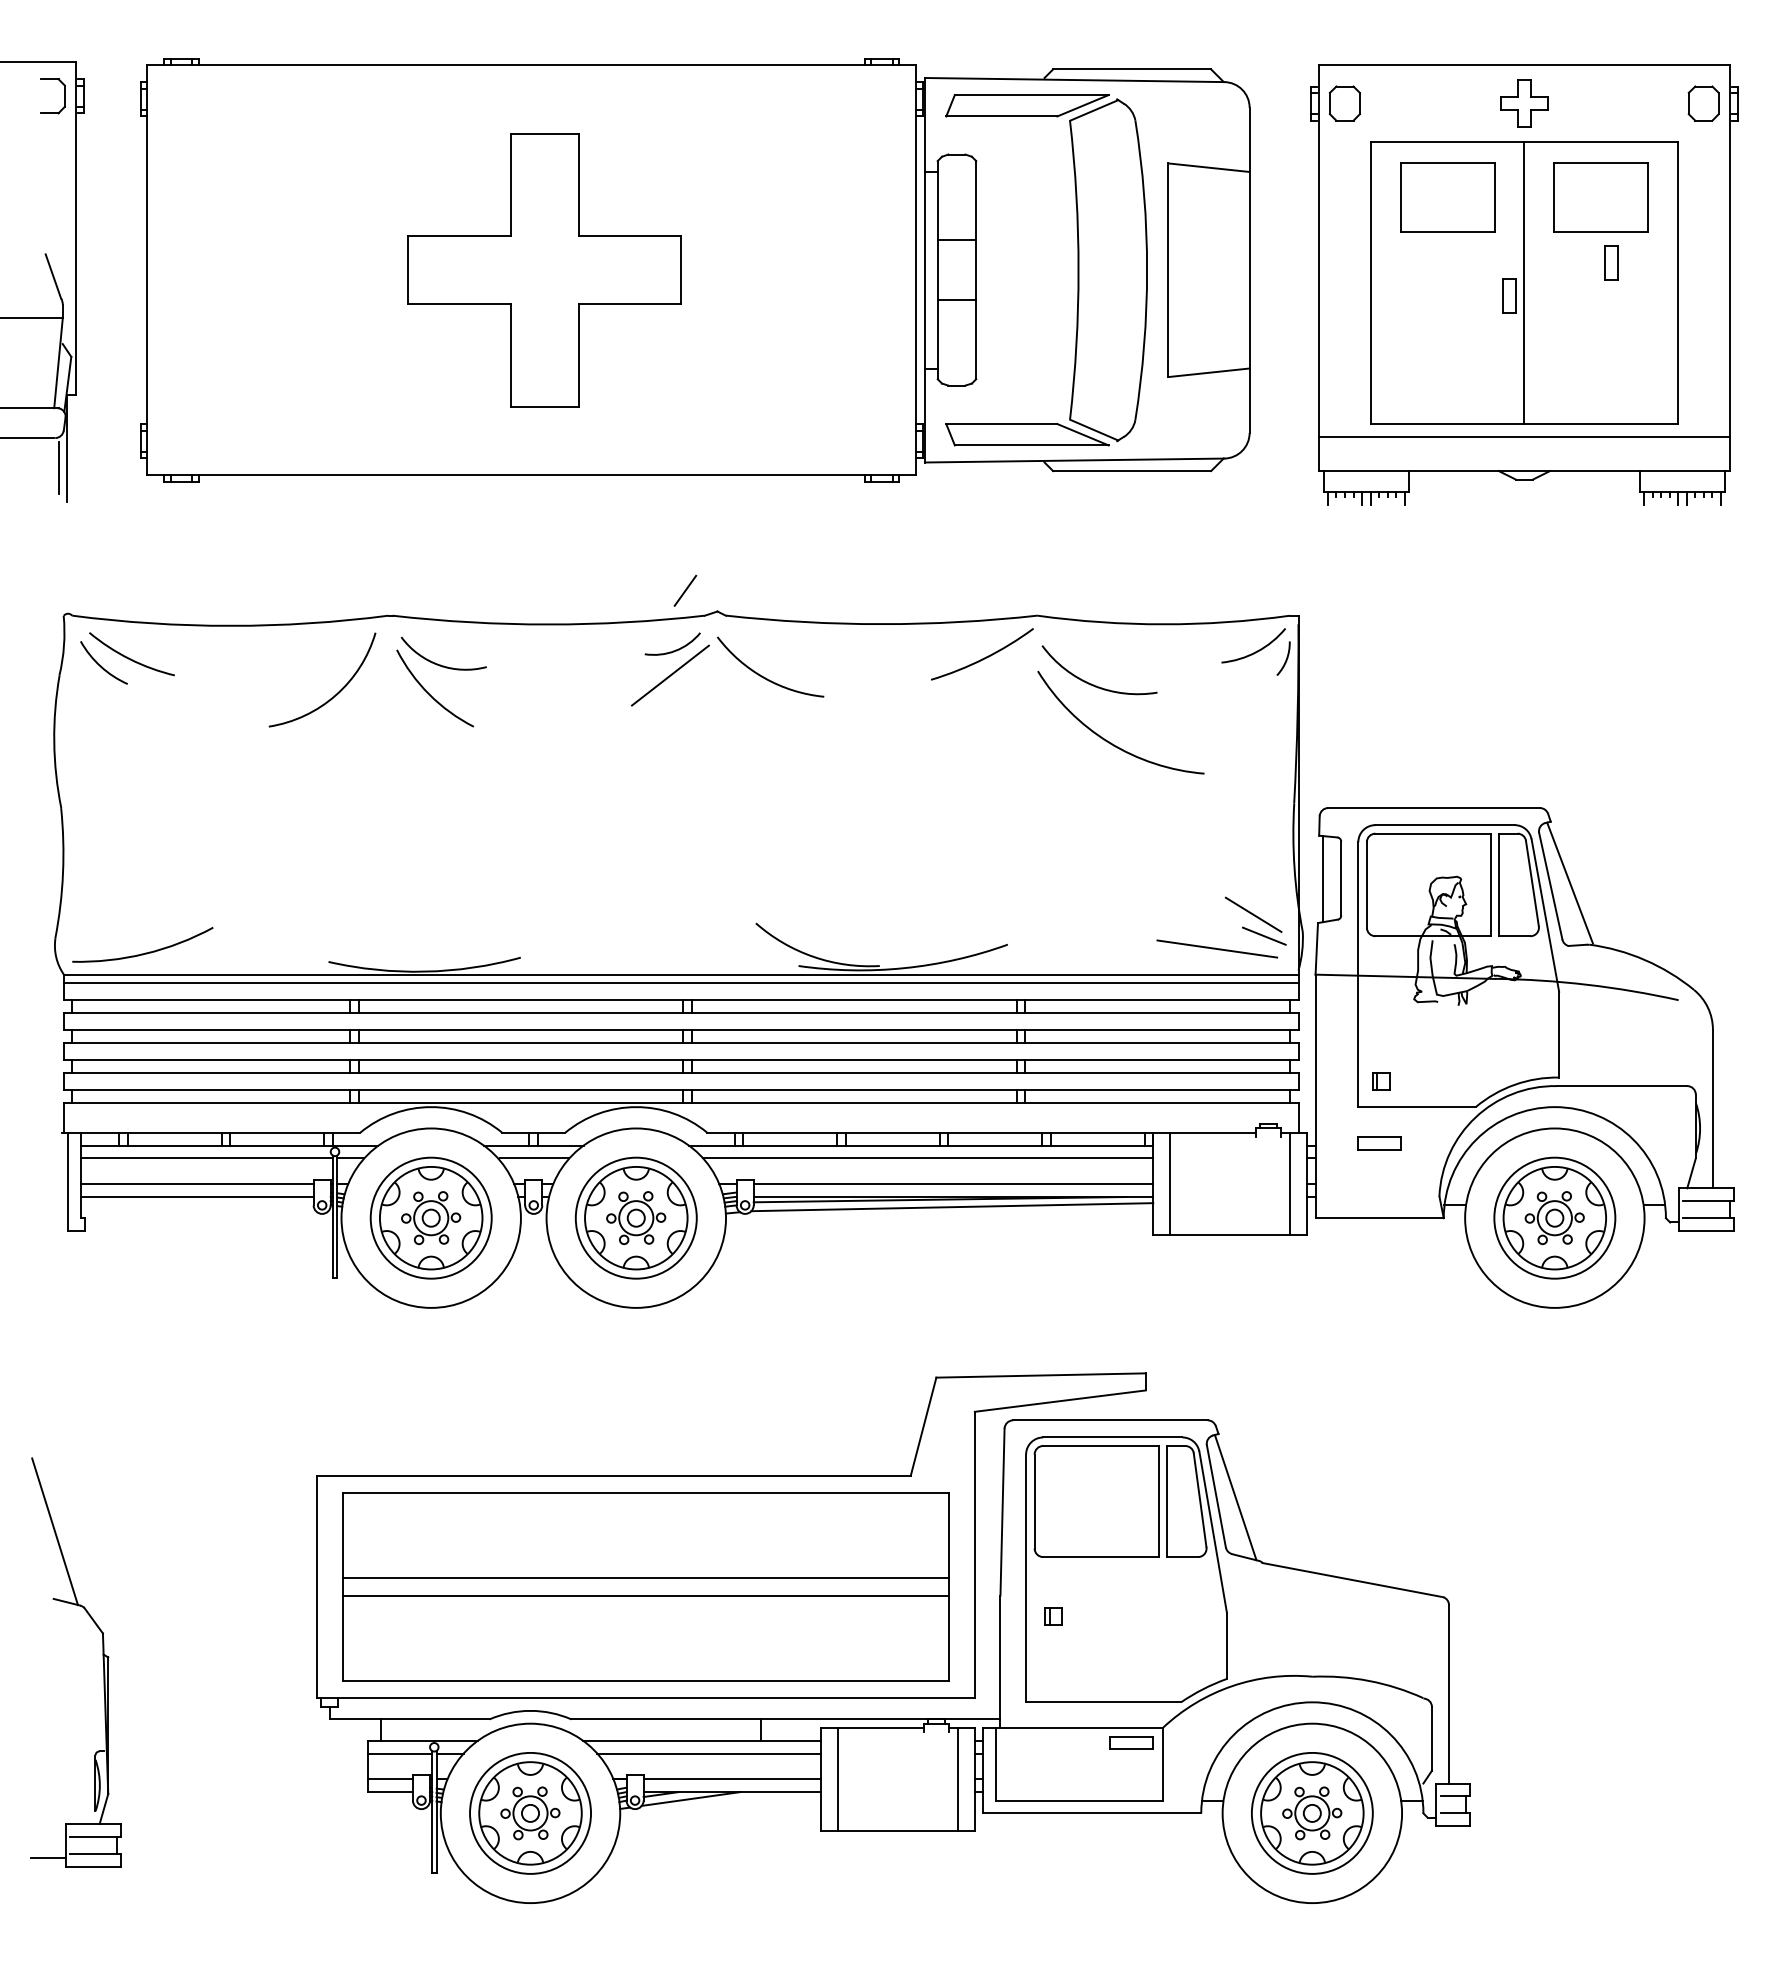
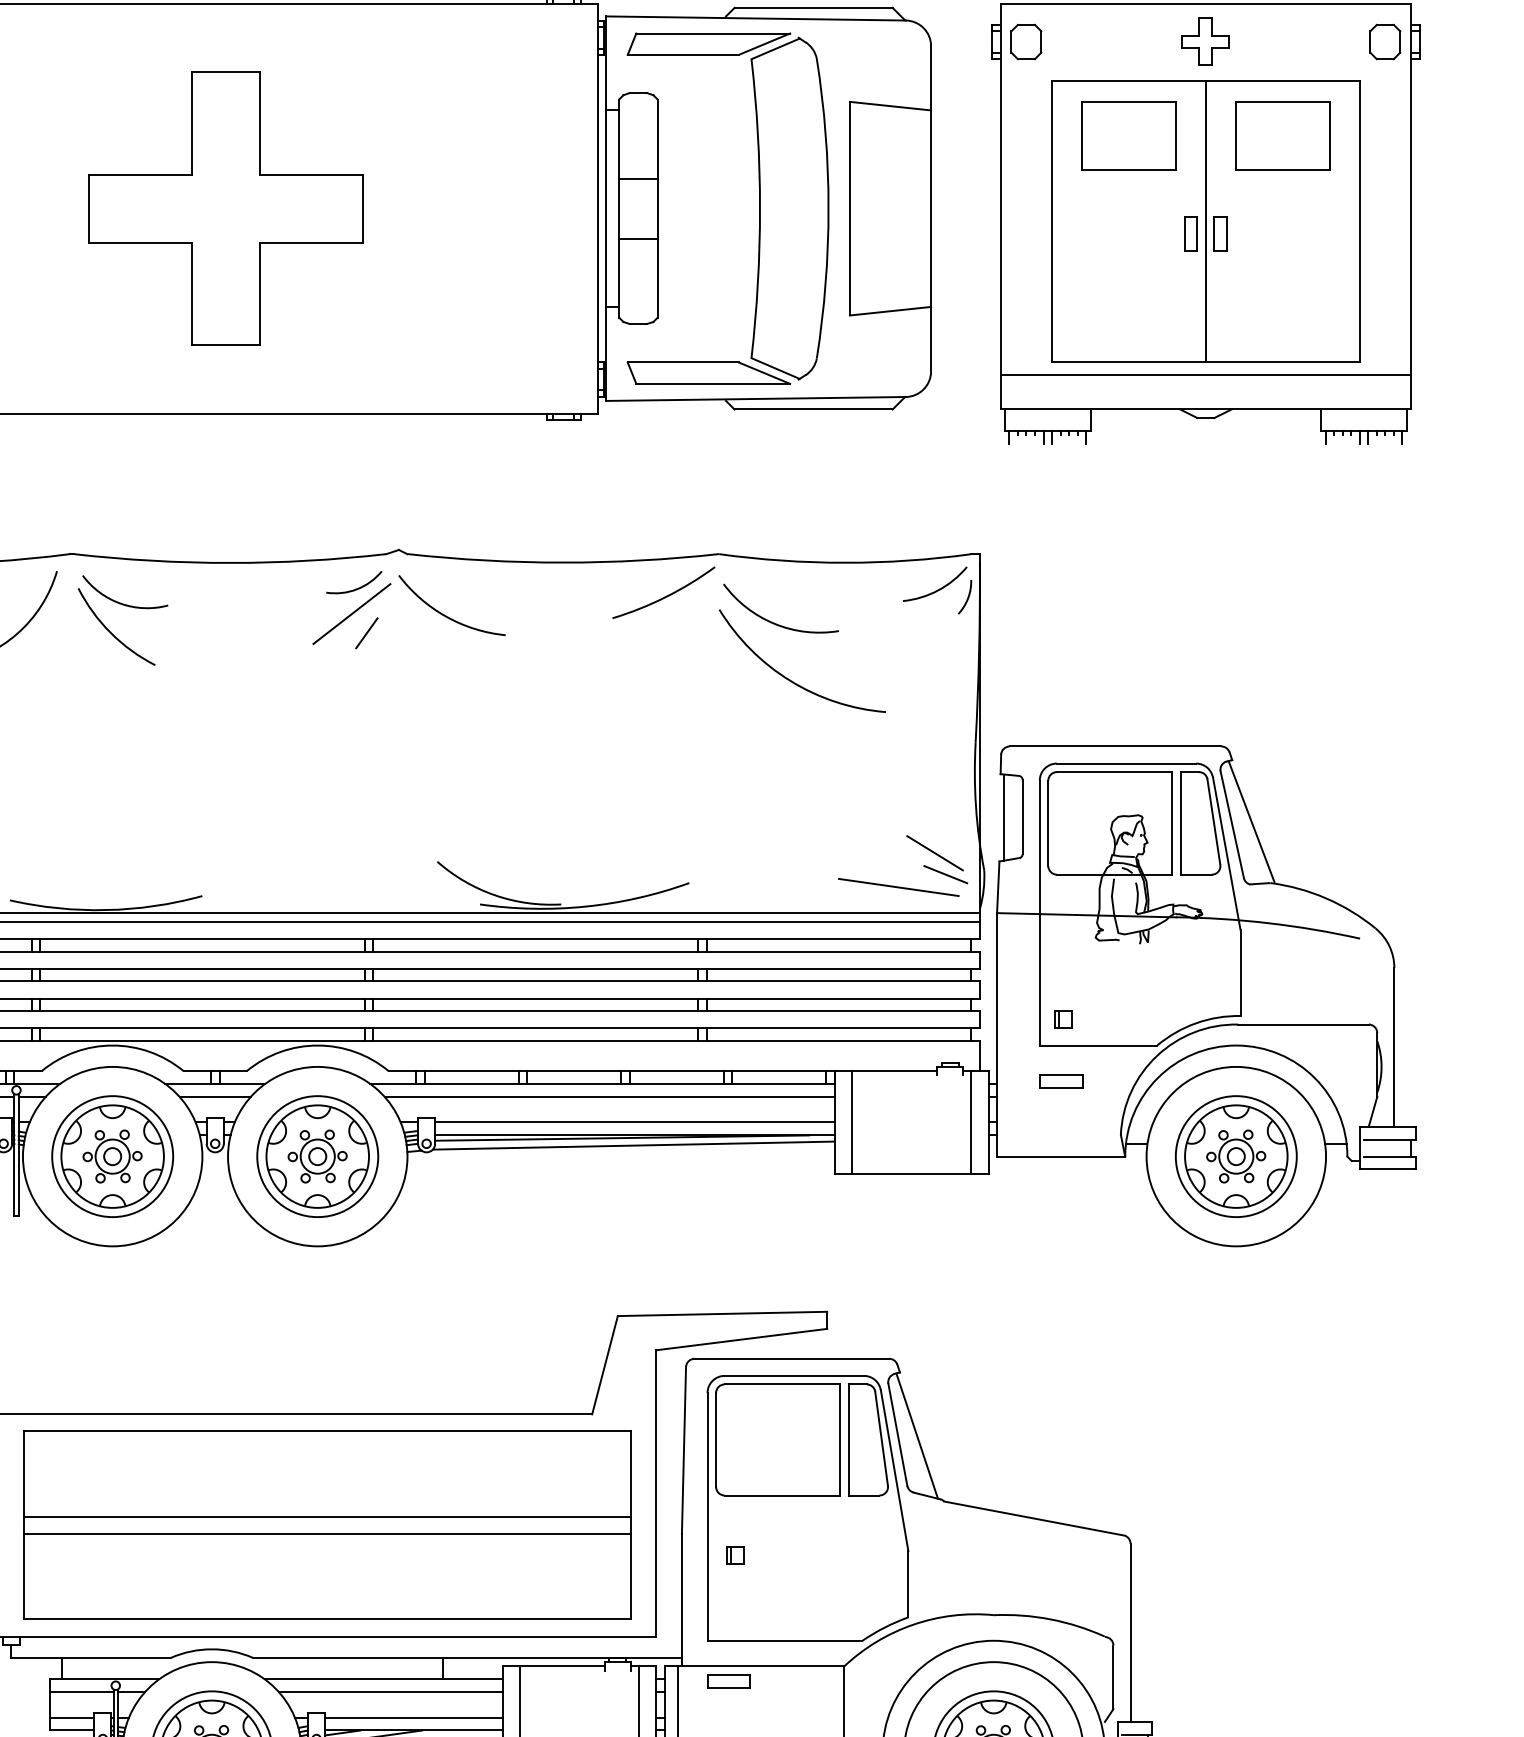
part: (1611, 262) -> (1220, 233), moved
line: (685, 590) -> (366, 632), moved
part: (1131, 1742) -> (728, 1680), moved

